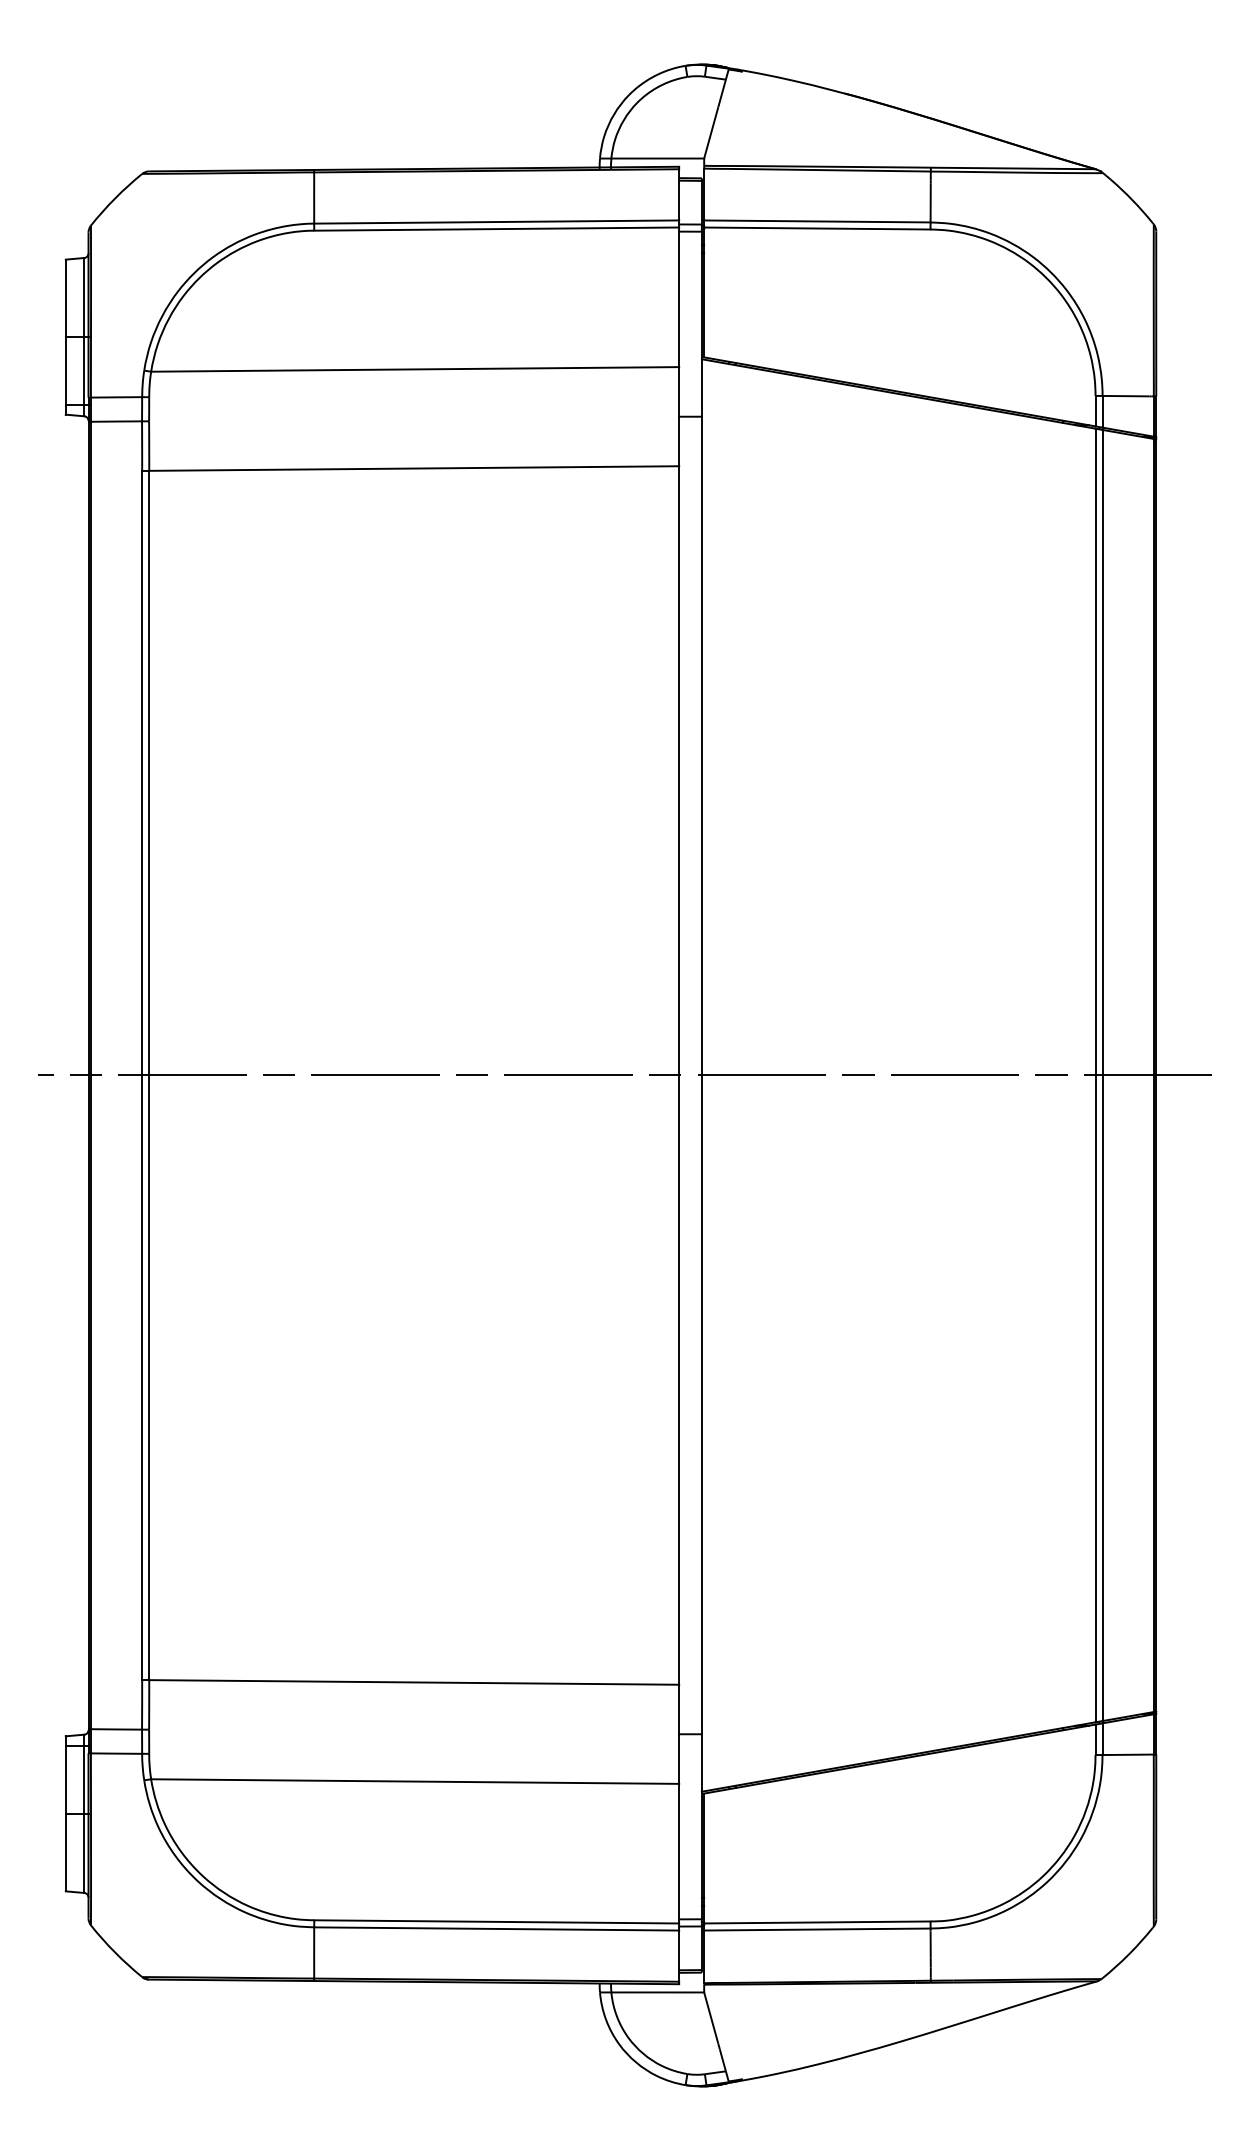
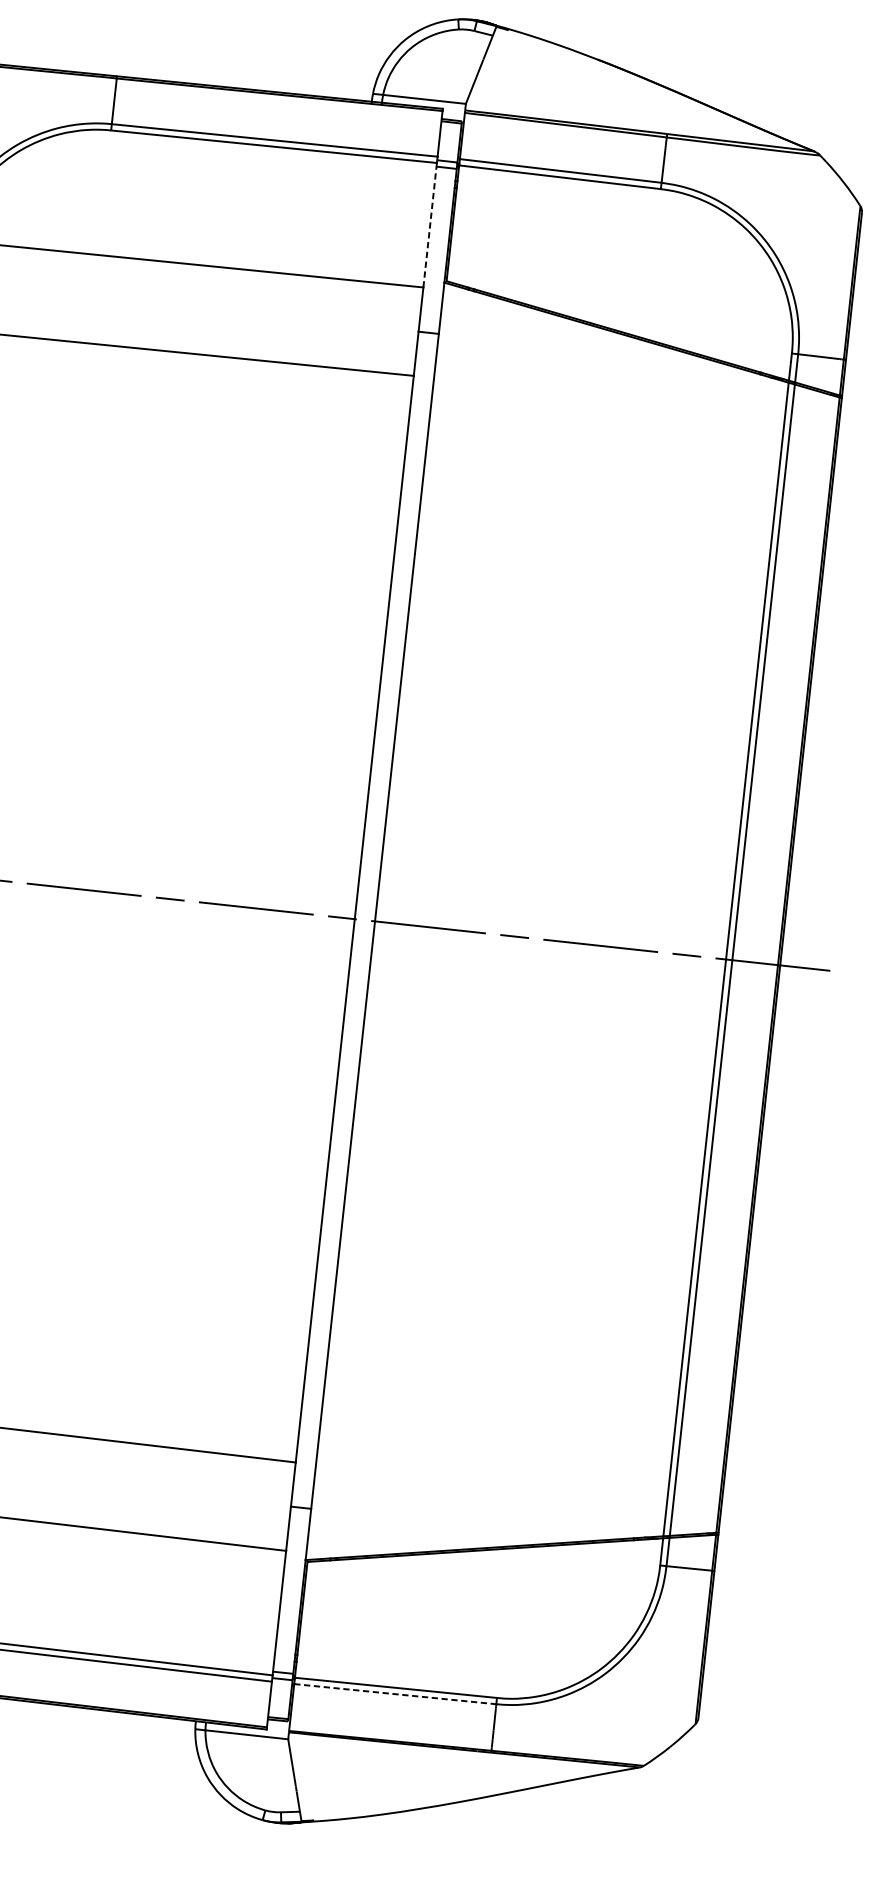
line: (679, 297) -> (430, 225), solid -> dashed
line: (817, 1929) -> (395, 1694), solid -> dashed

